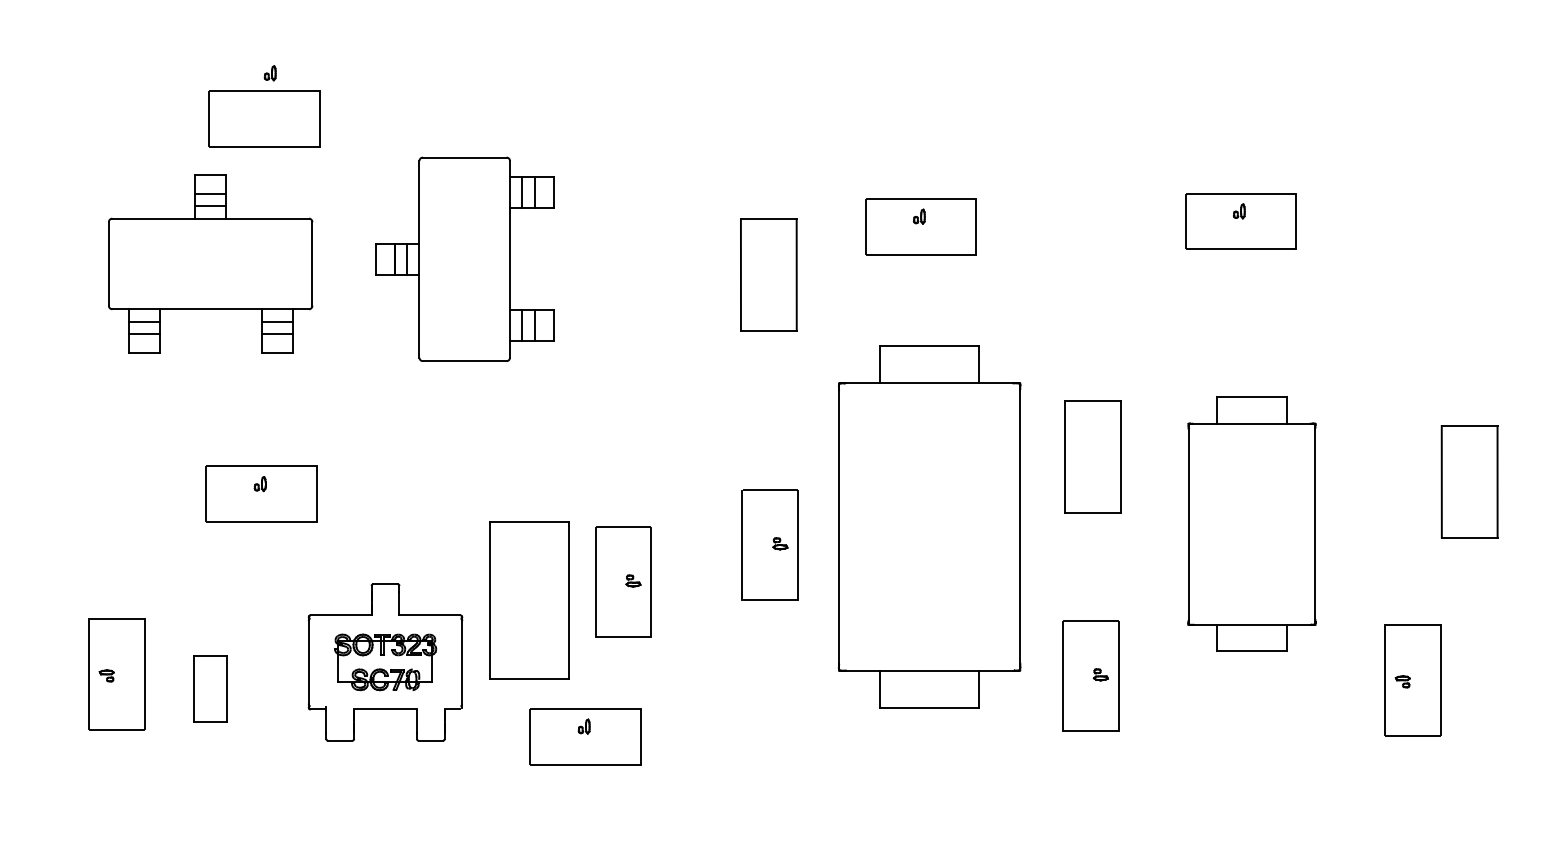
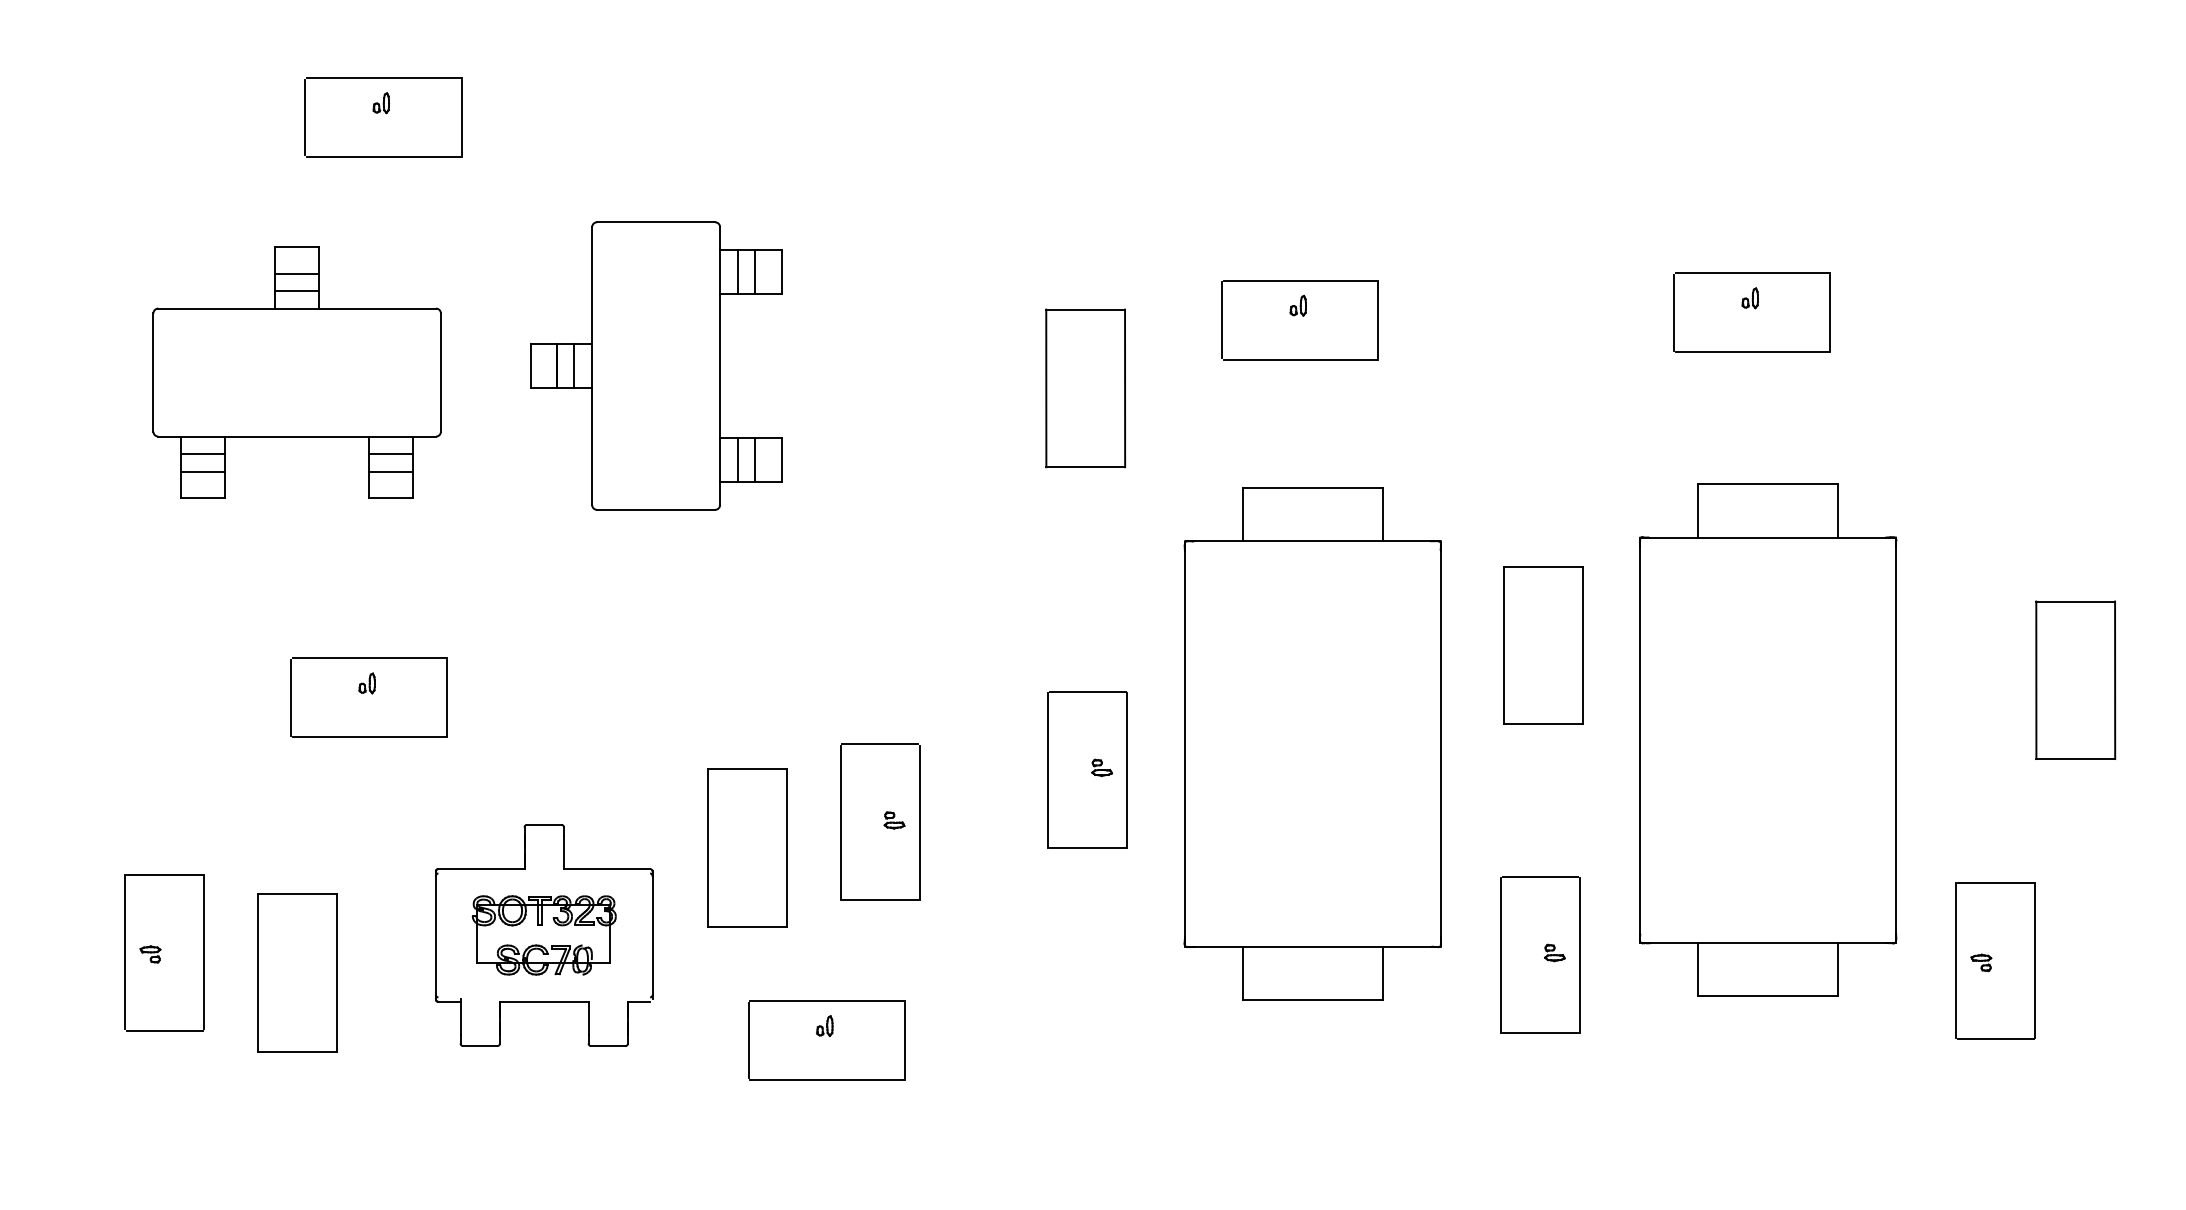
part: (264, 118) -> (383, 117), moved
part: (1252, 523) -> (1768, 739), size x1.43
part: (529, 600) -> (747, 847), size x0.71
part: (210, 688) -> (297, 972), size x1.67

